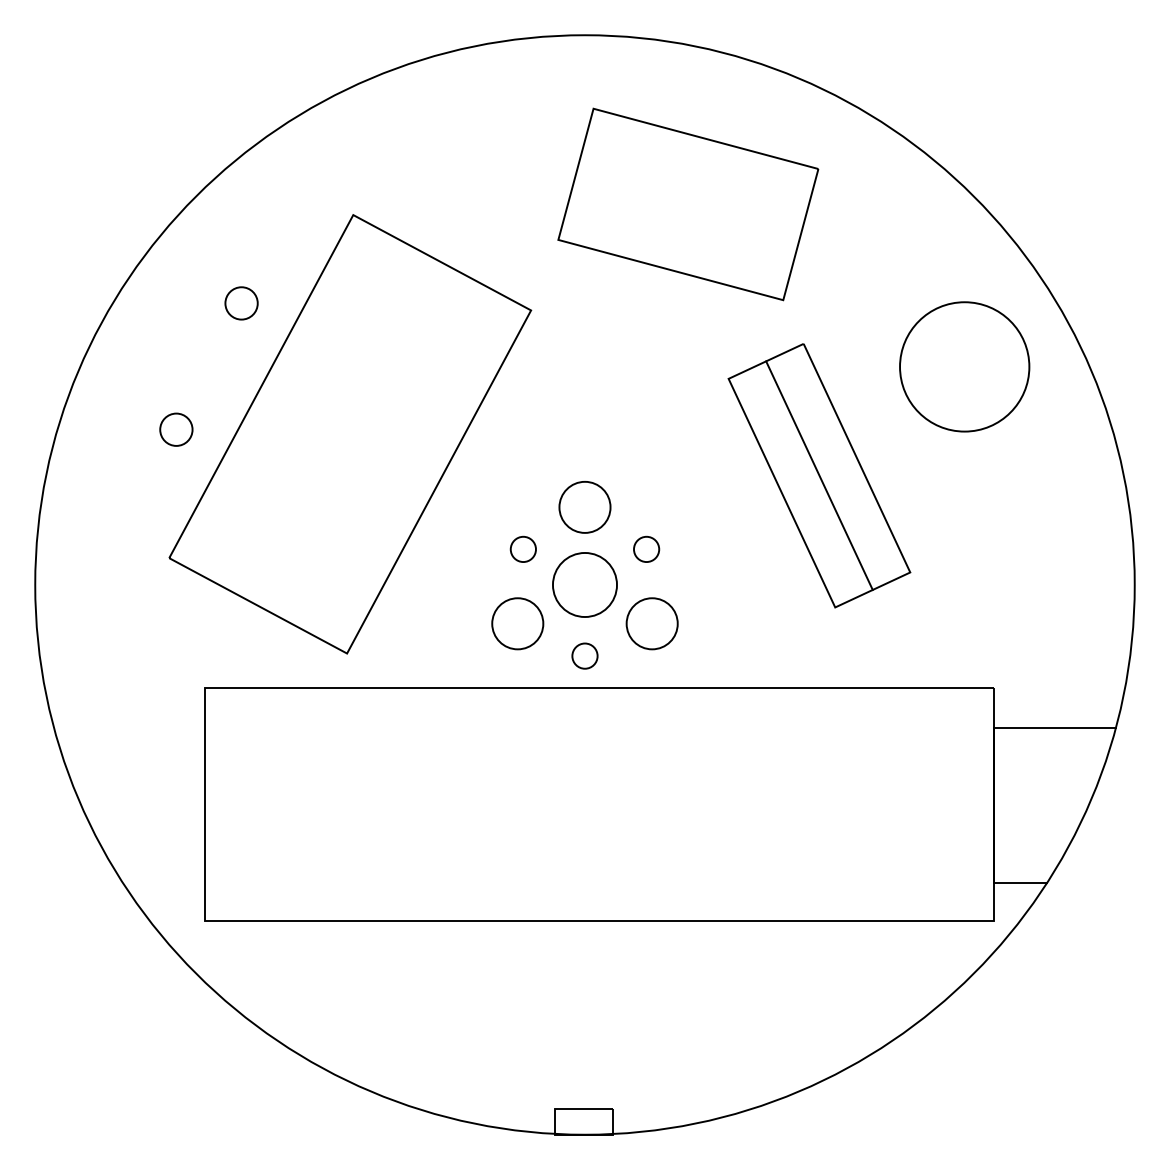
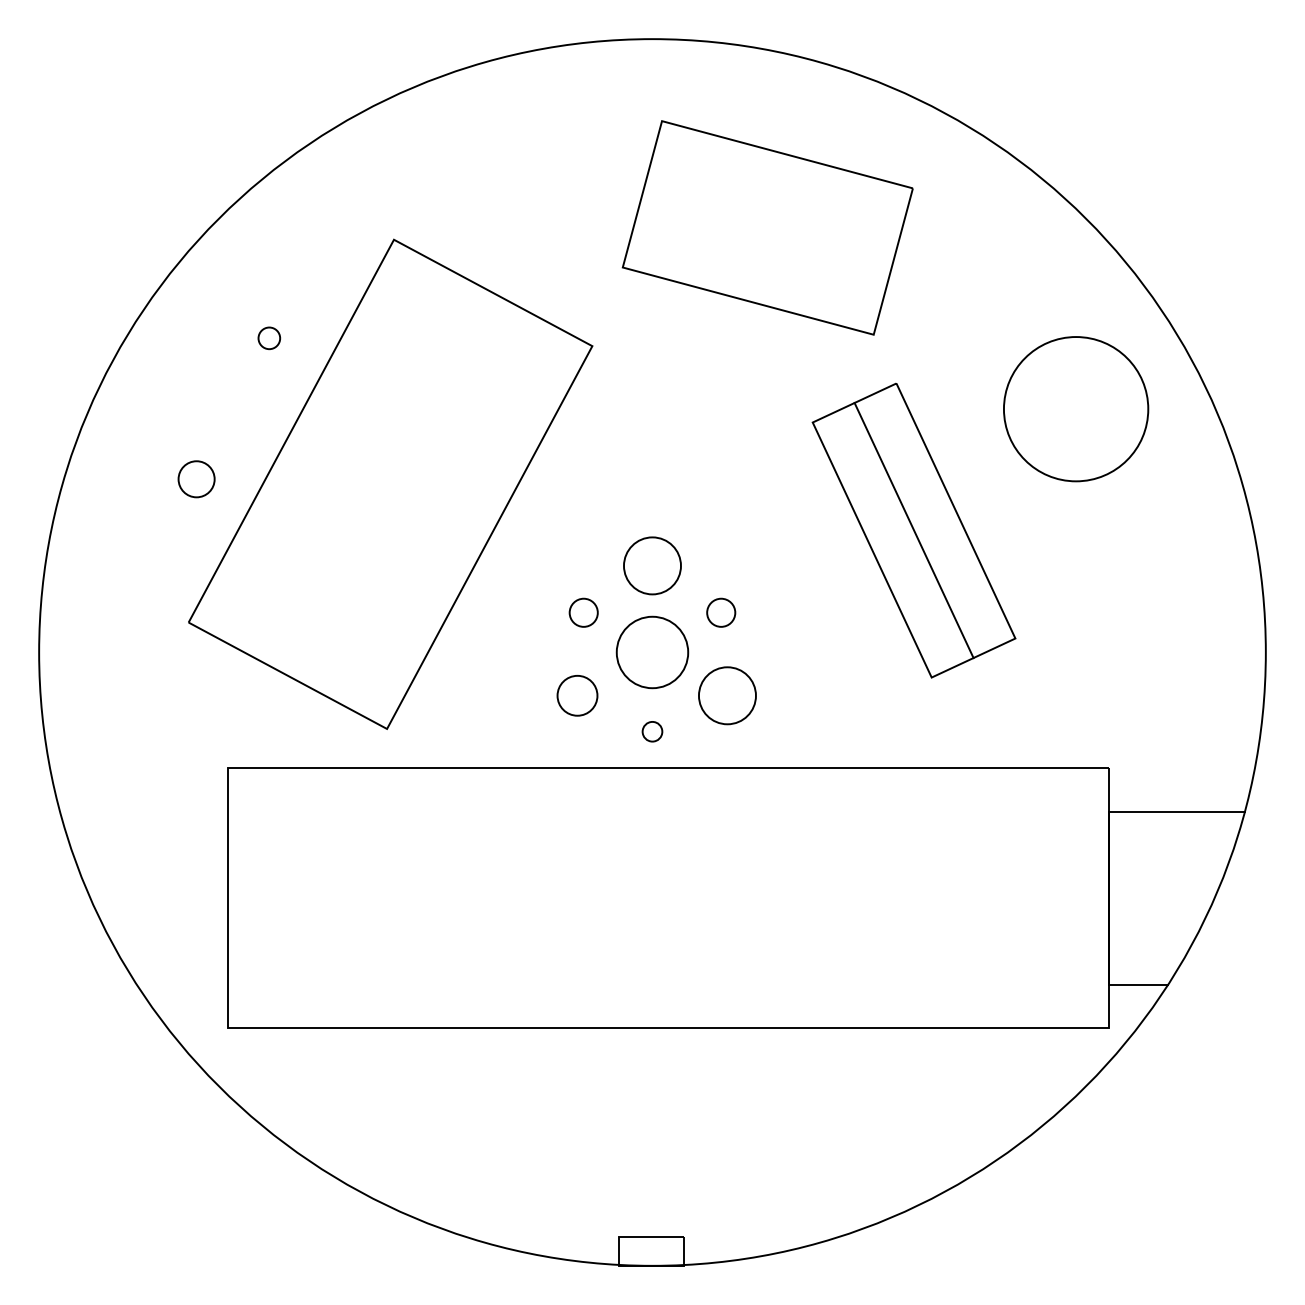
circle: (241, 303) -> (269, 338), size x0.6
circle: (517, 623) -> (577, 695), size x0.7
circle: (585, 655) -> (652, 731), size x0.7

